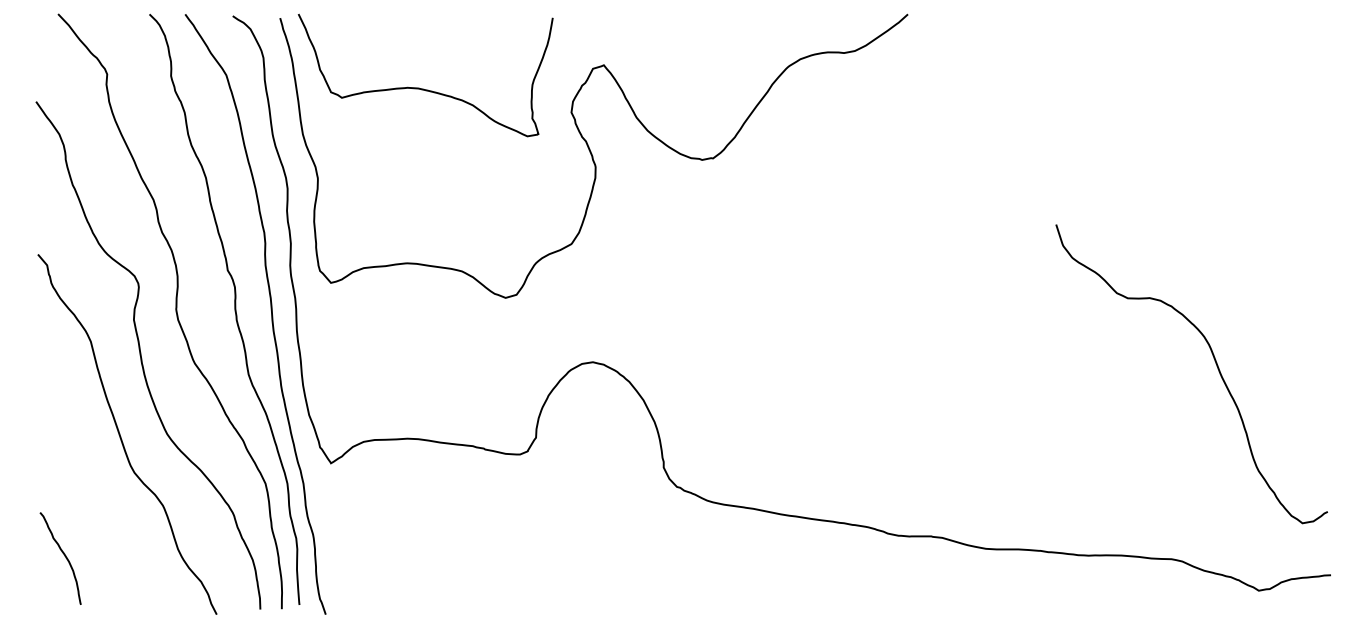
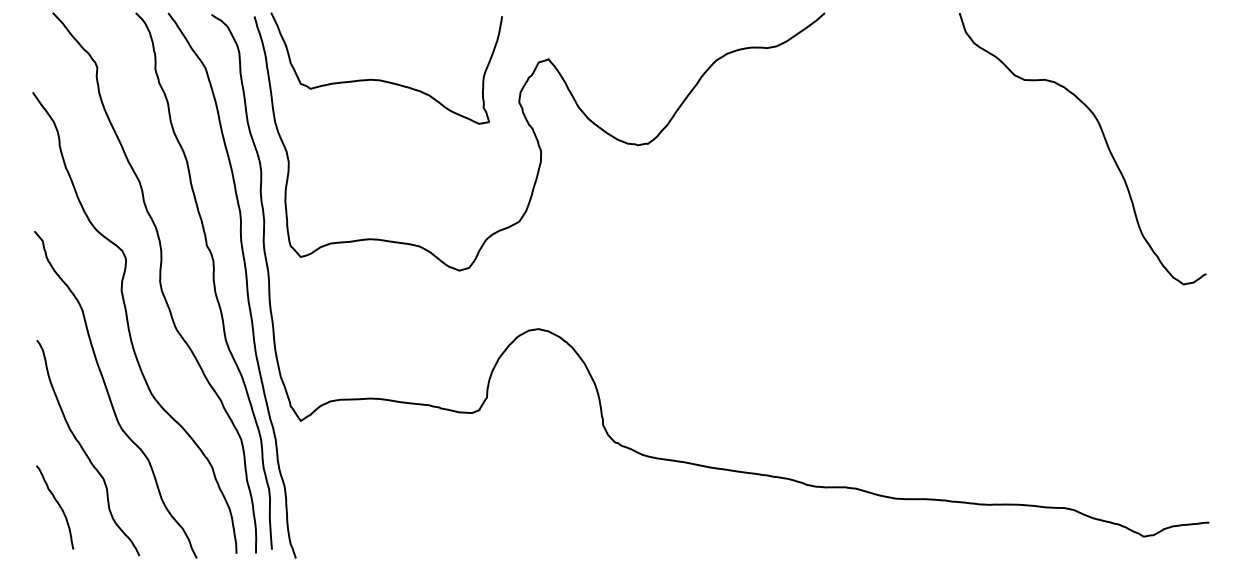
curve: (1215, 364) -> (1104, 140), moved
curve: (93, 494) -> (84, 449), added

